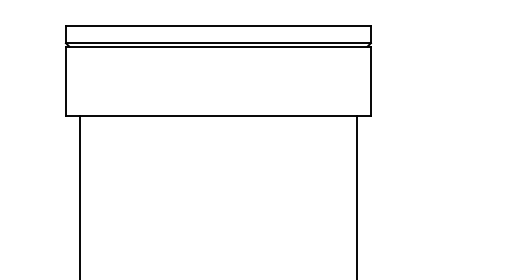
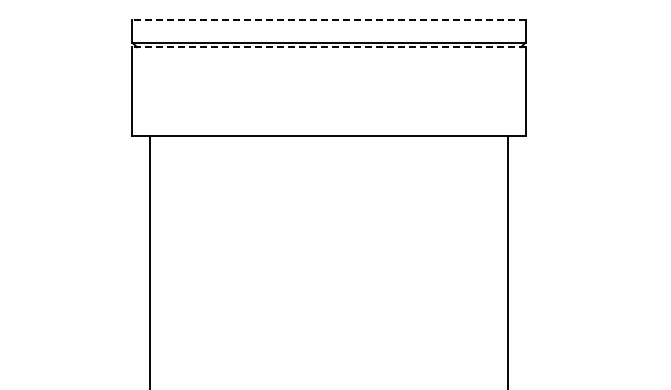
line: (218, 26) -> (329, 20), solid -> dashed
line: (218, 46) -> (329, 47), solid -> dashed

